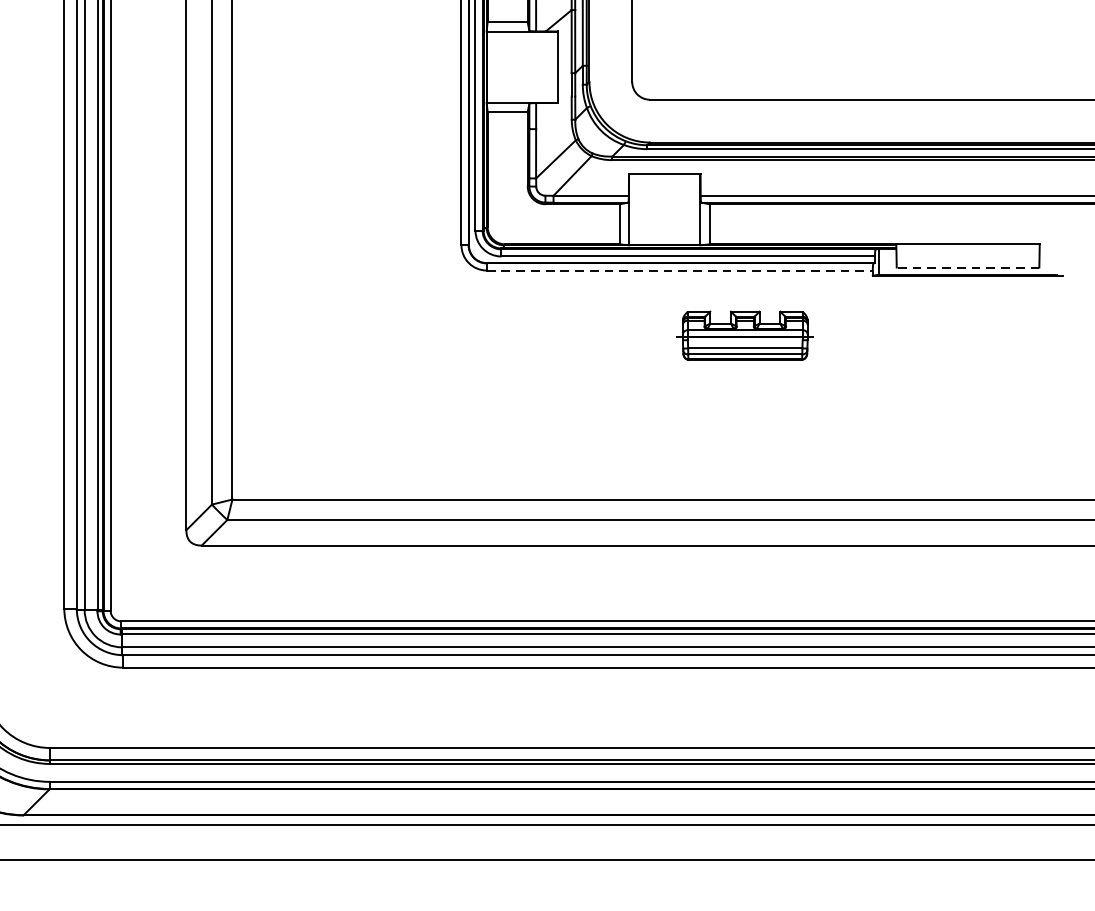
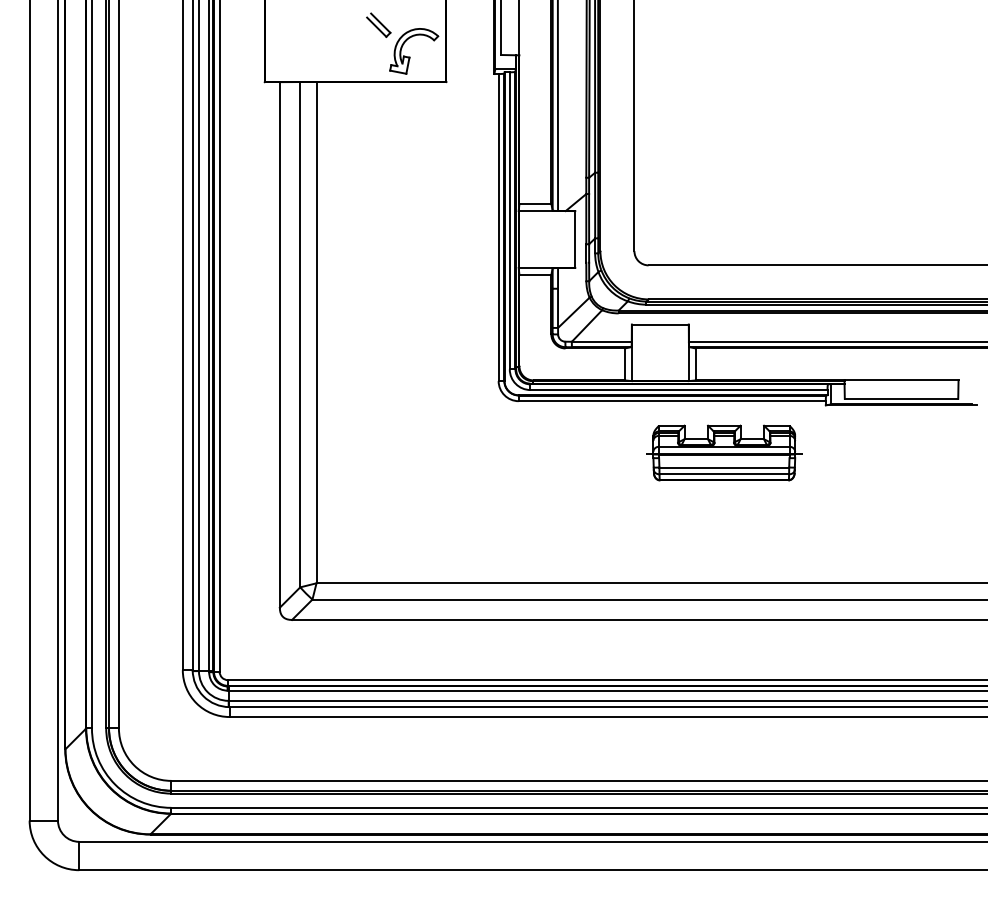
line: (968, 267) -> (901, 398), dashed -> solid
line: (680, 270) -> (672, 401), dashed -> solid
part: (745, 335) -> (724, 452), size x1.43

